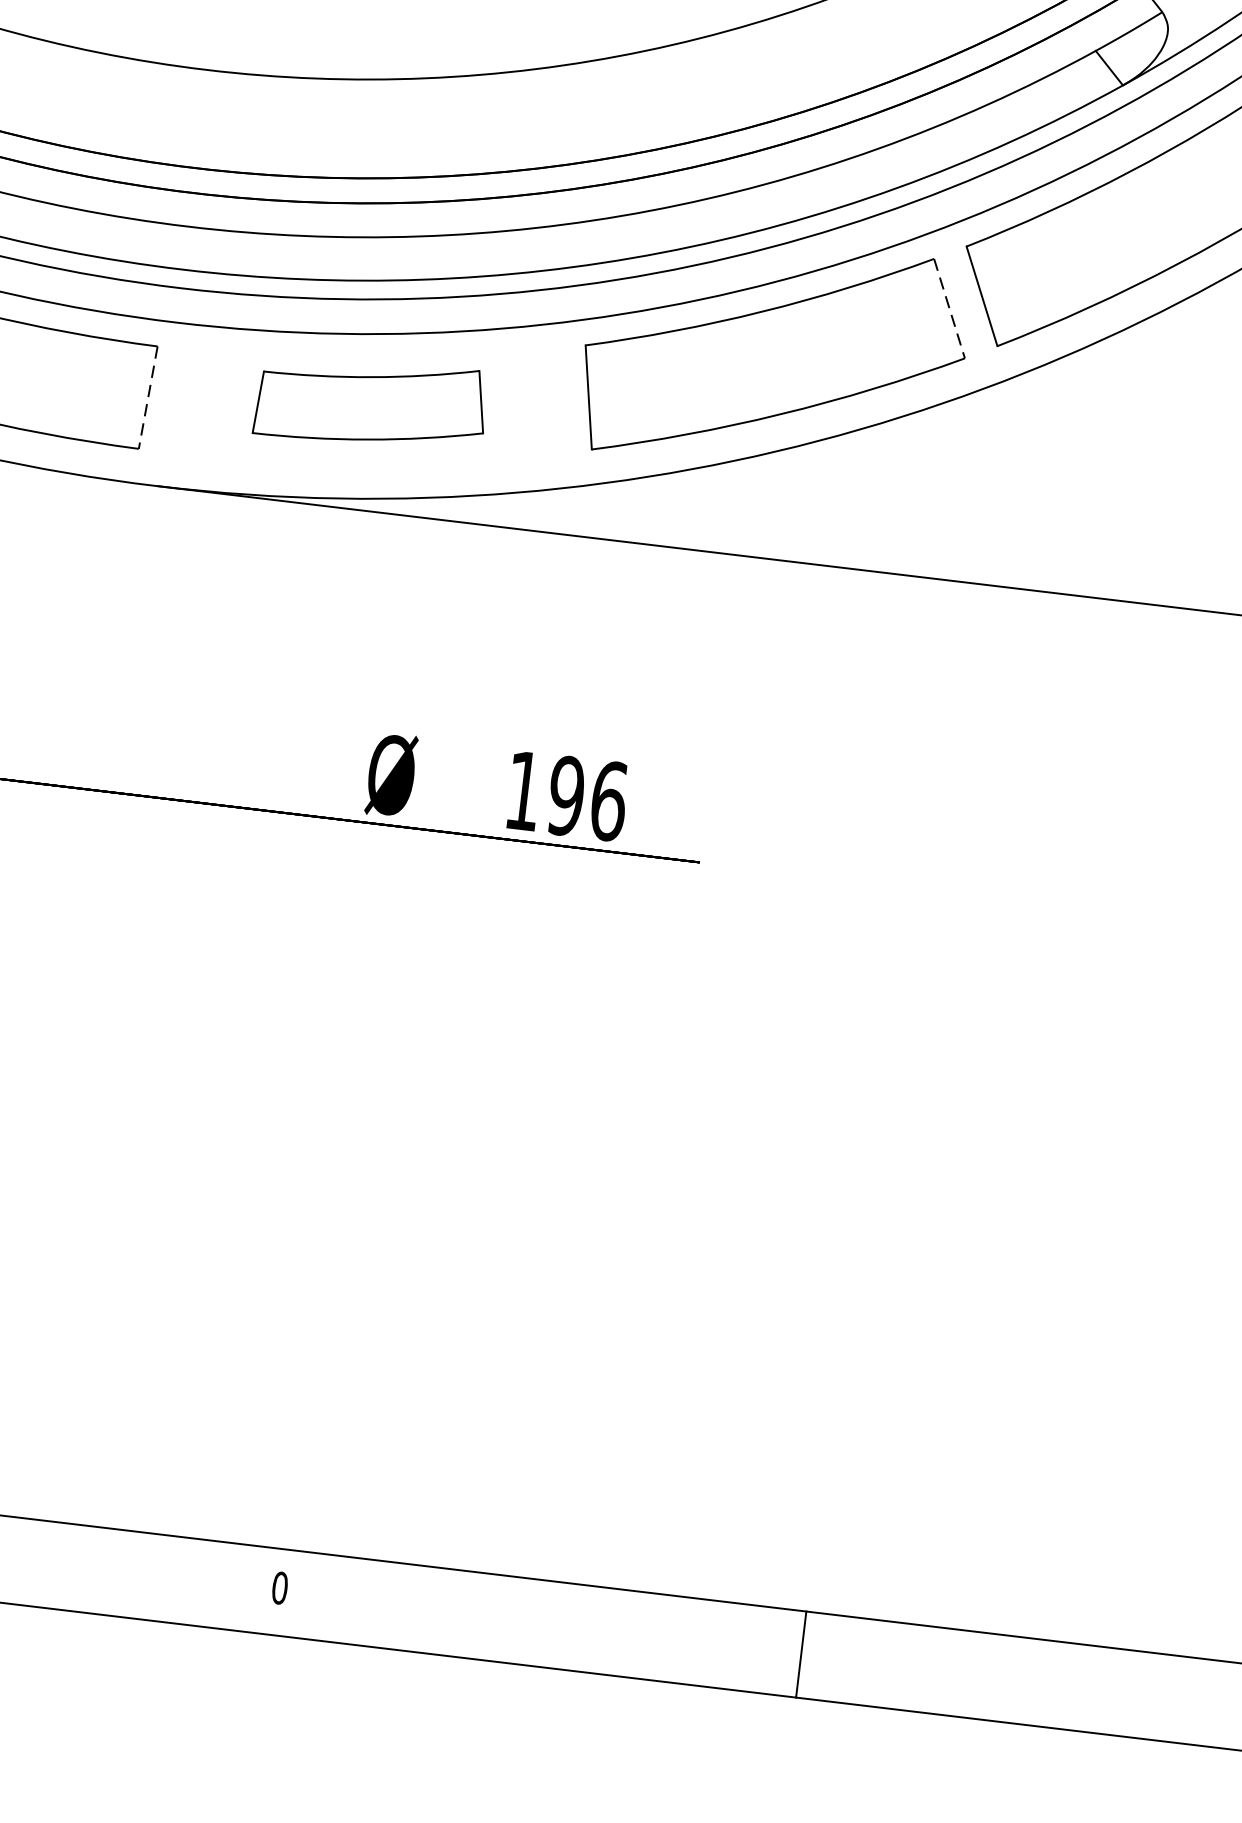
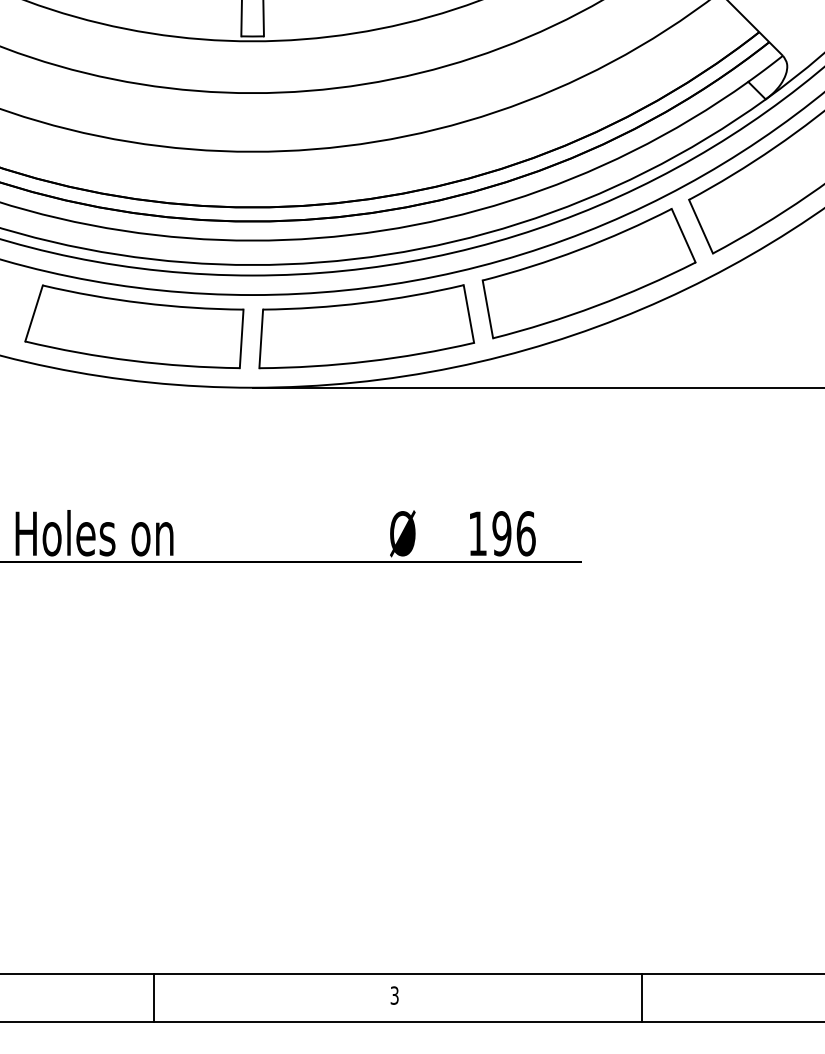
line: (949, 309) -> (683, 236), dashed -> solid
line: (147, 398) -> (241, 339), dashed -> solid
part: (370, 402) -> (366, 326), size x1.67
text: (279, 1587) -> (394, 995), 0 -> 3
line: (801, 1653) -> (641, 997), moved

